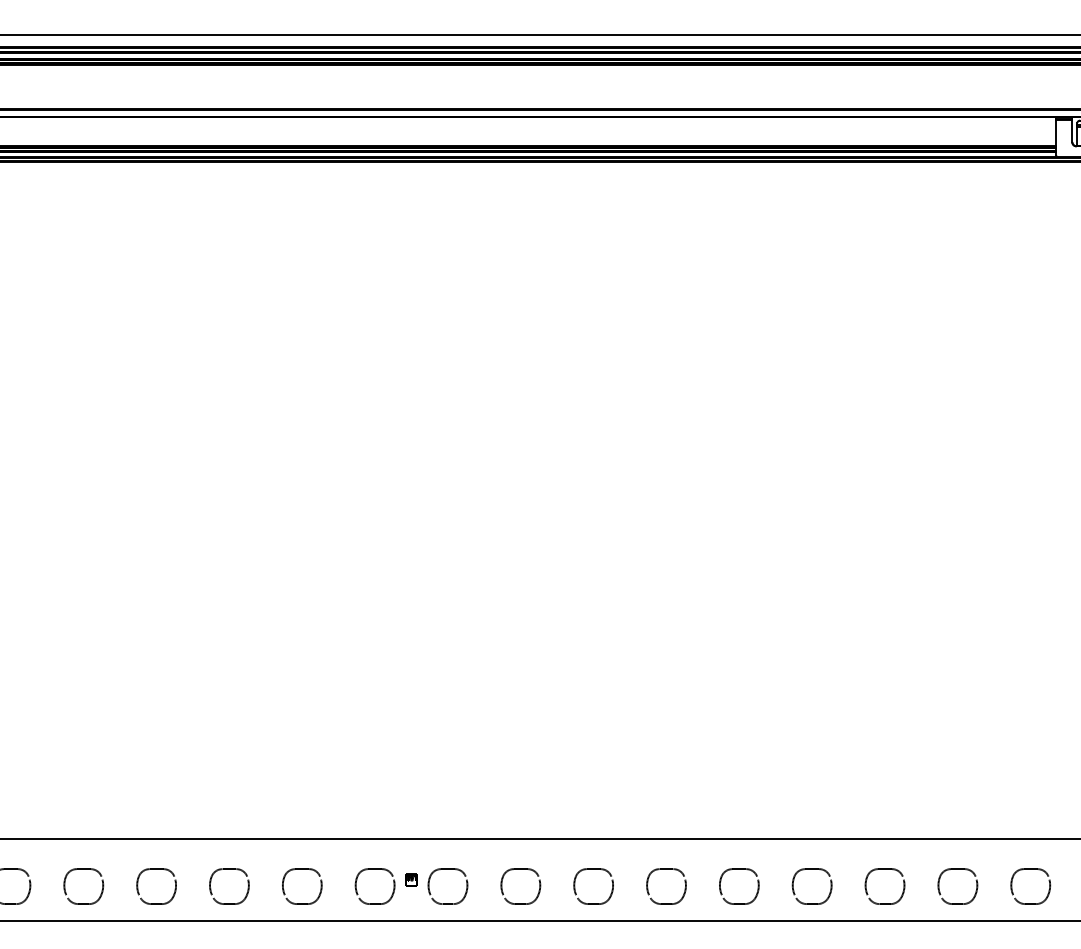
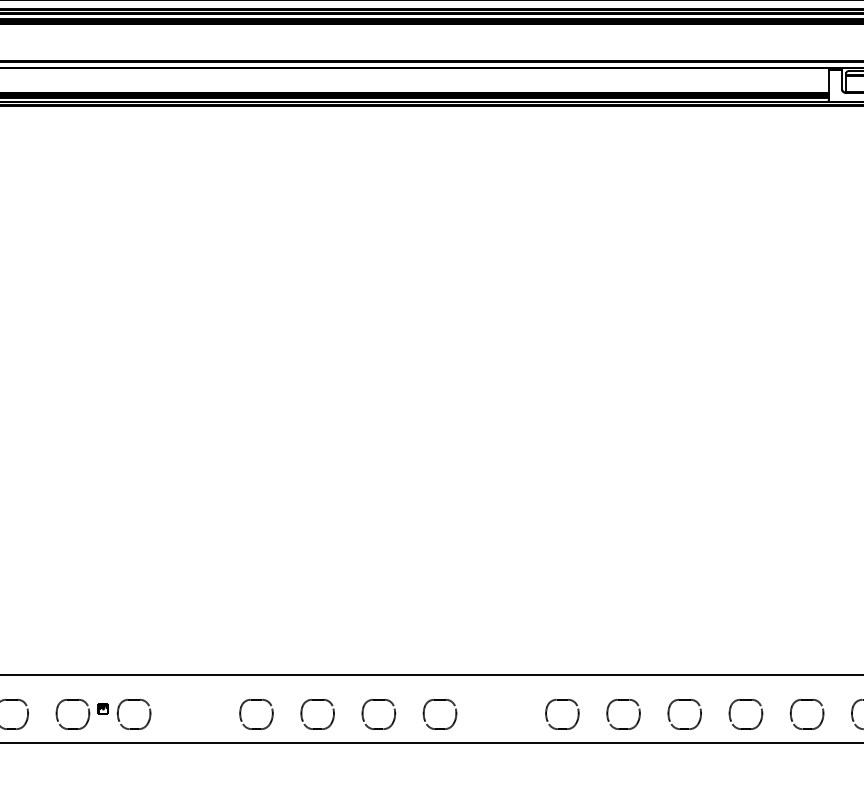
part: (302, 869) -> (195, 700), removed
part: (666, 869) -> (501, 700), removed
part: (411, 879) -> (103, 708), moved

